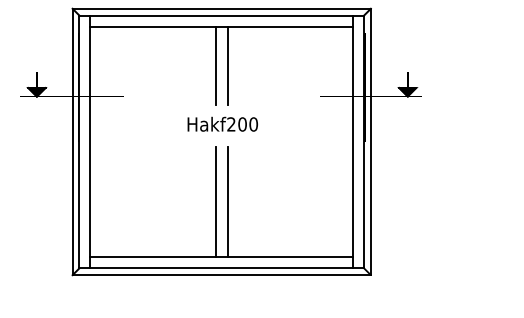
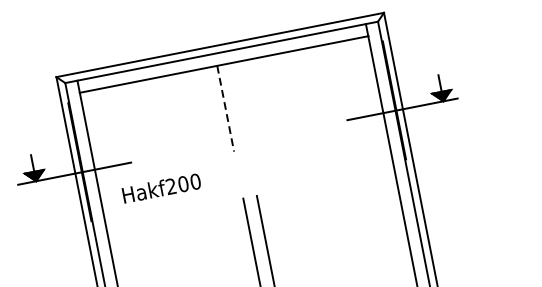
line: (227, 65) -> (238, 106), removed
line: (215, 66) -> (225, 109), solid -> dashed
text: (222, 123) -> (161, 187), moved

